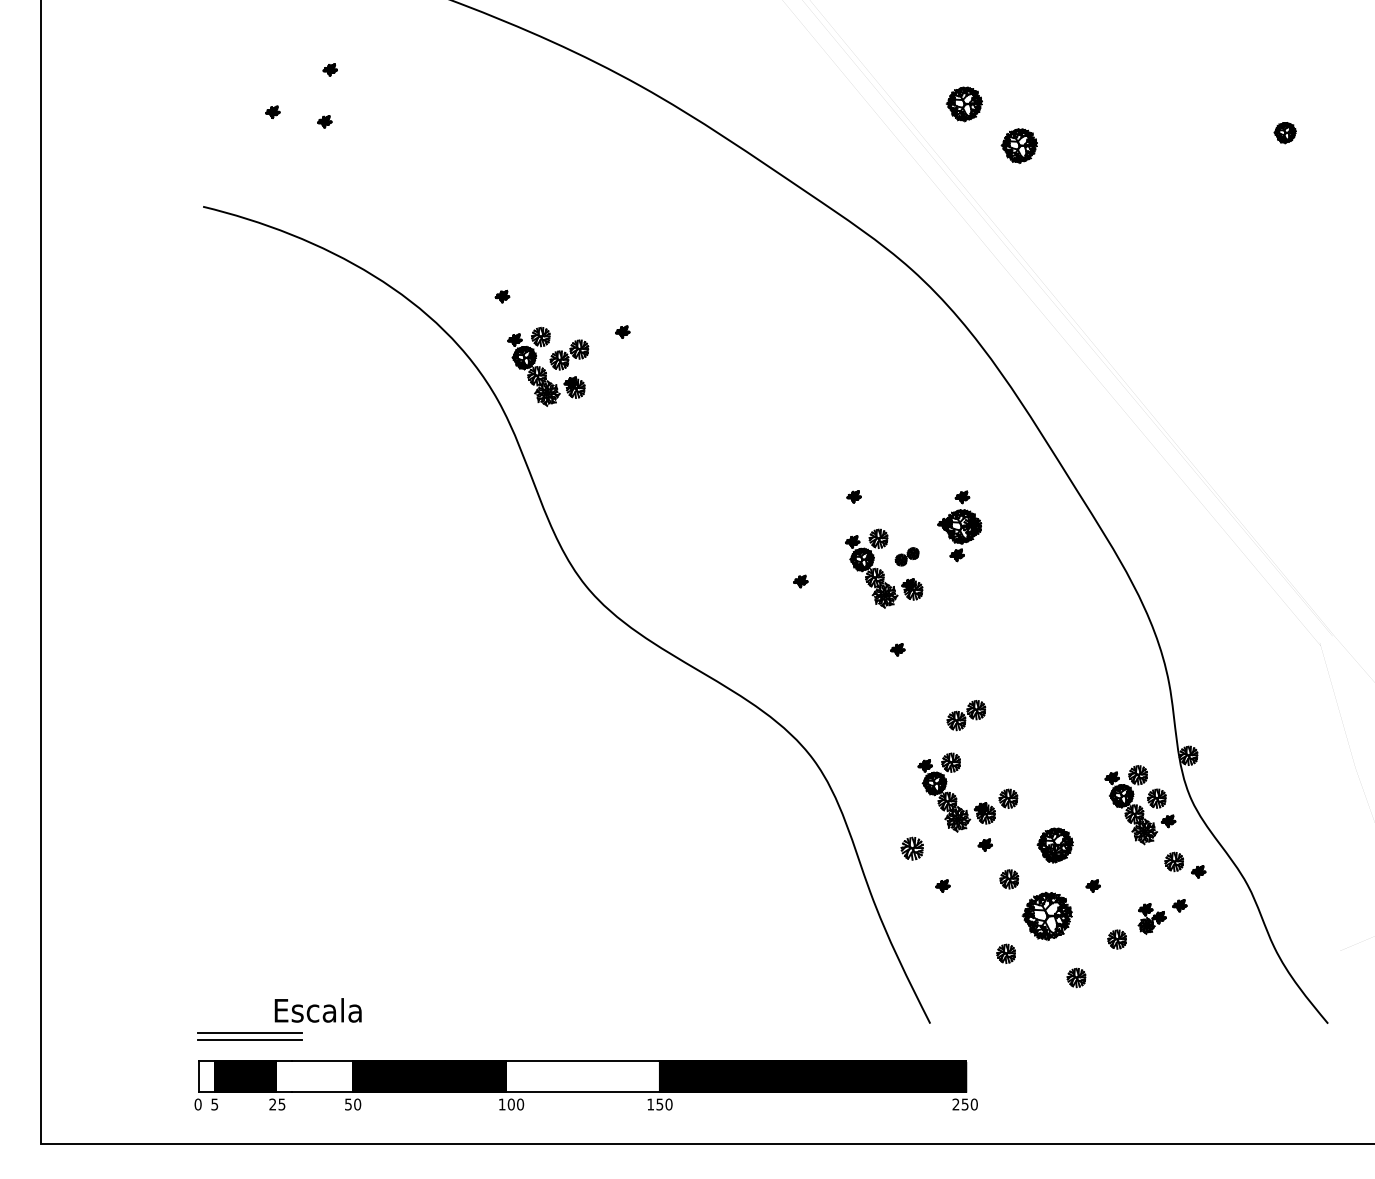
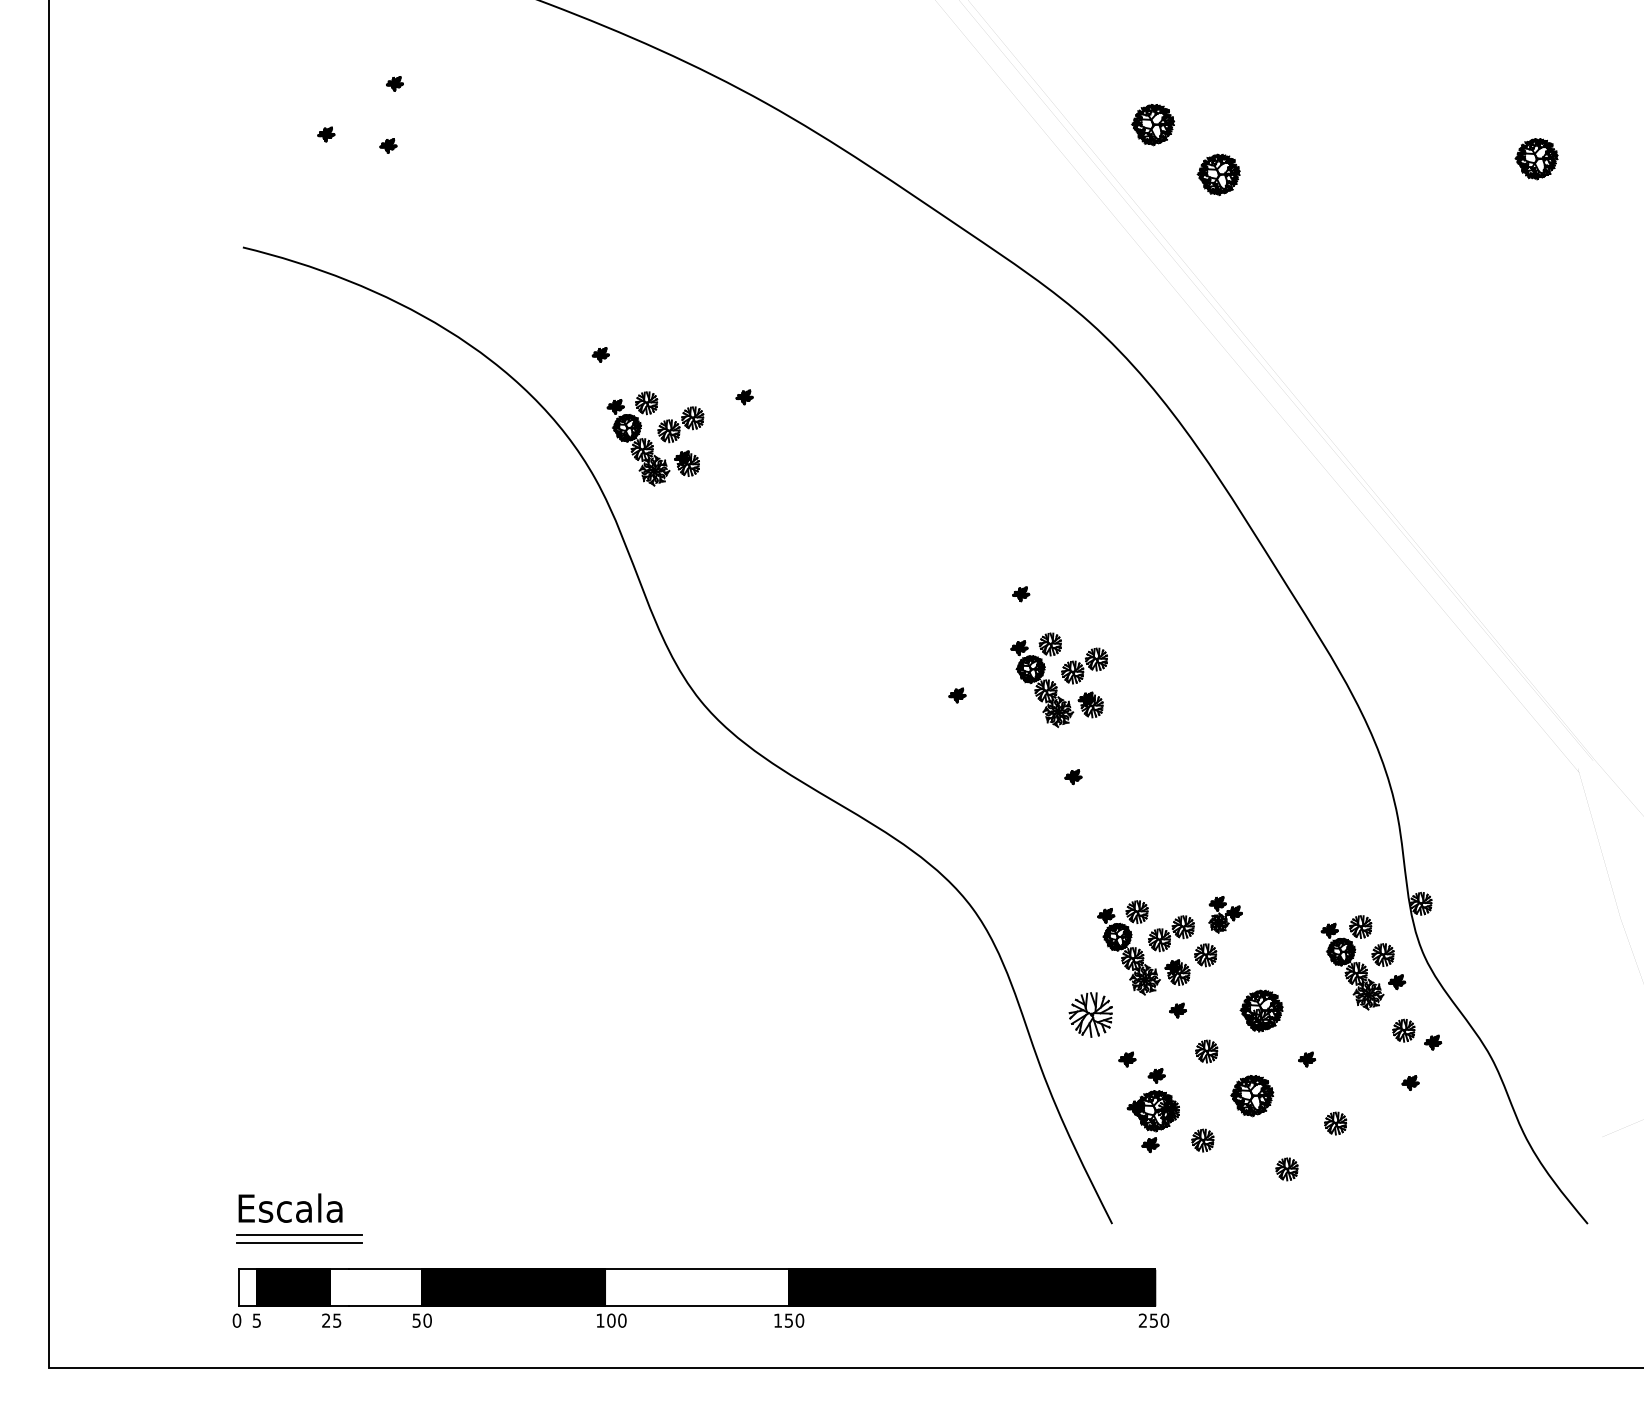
part: (1285, 133) -> (1536, 159), size x1.67
part: (958, 526) -> (1152, 1110), moved
part: (907, 556) -> (1084, 665), size x1.67
part: (966, 715) -> (1171, 933), moved
part: (912, 848) -> (1090, 1014), size x1.67
part: (1047, 916) -> (1252, 1096), size x0.71
part: (1152, 918) -> (1225, 914), moved
text: (318, 1009) -> (290, 1207), moved

